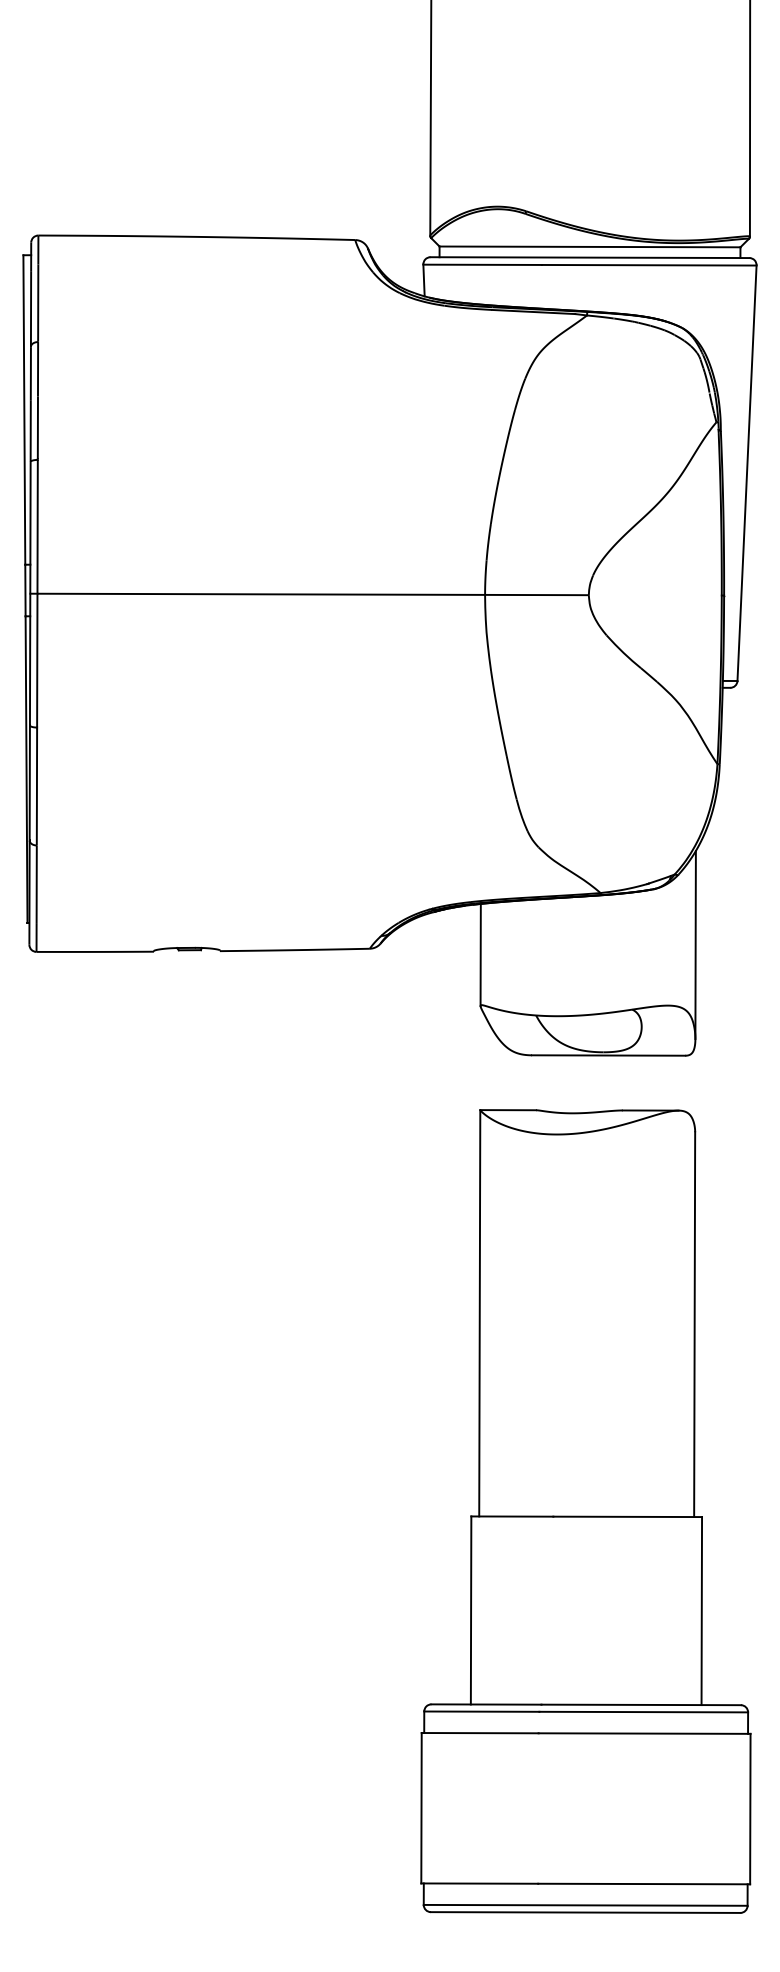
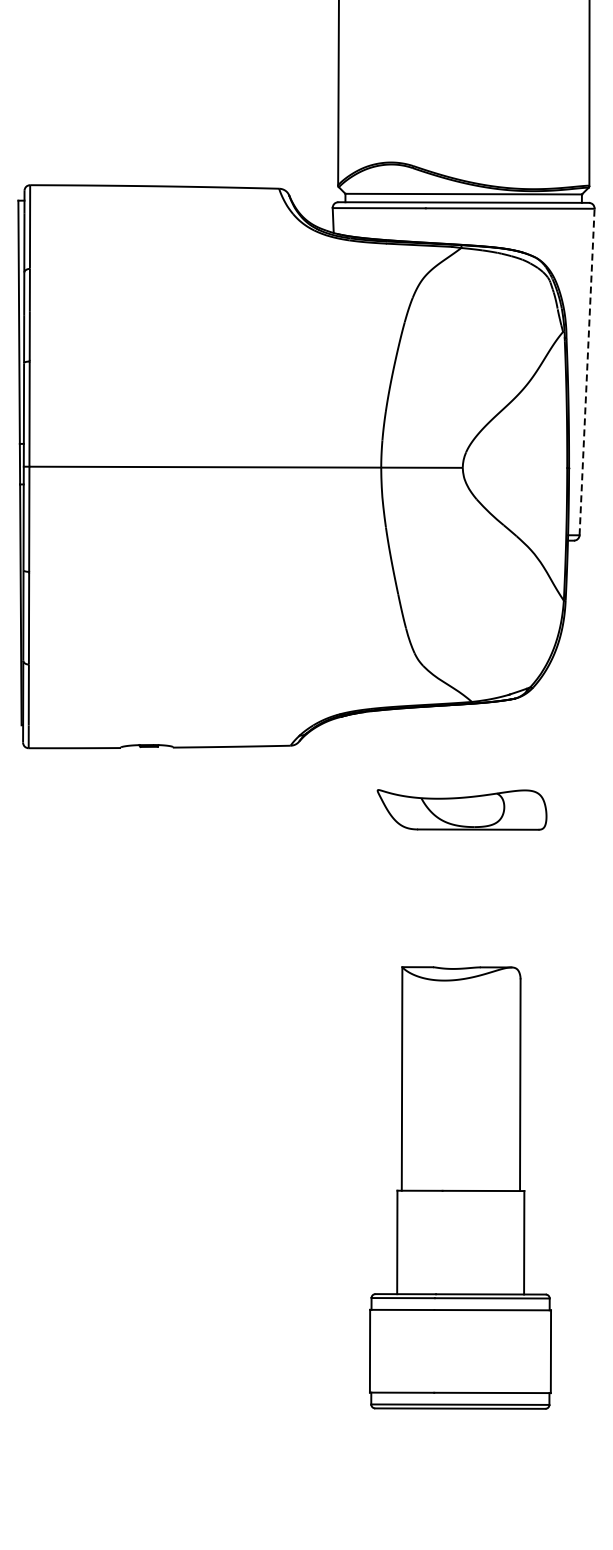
line: (747, 472) -> (587, 371), solid -> dashed
line: (695, 944) -> (546, 742), removed
line: (480, 954) -> (377, 750), removed
part: (585, 1510) -> (460, 1187), size x0.7

